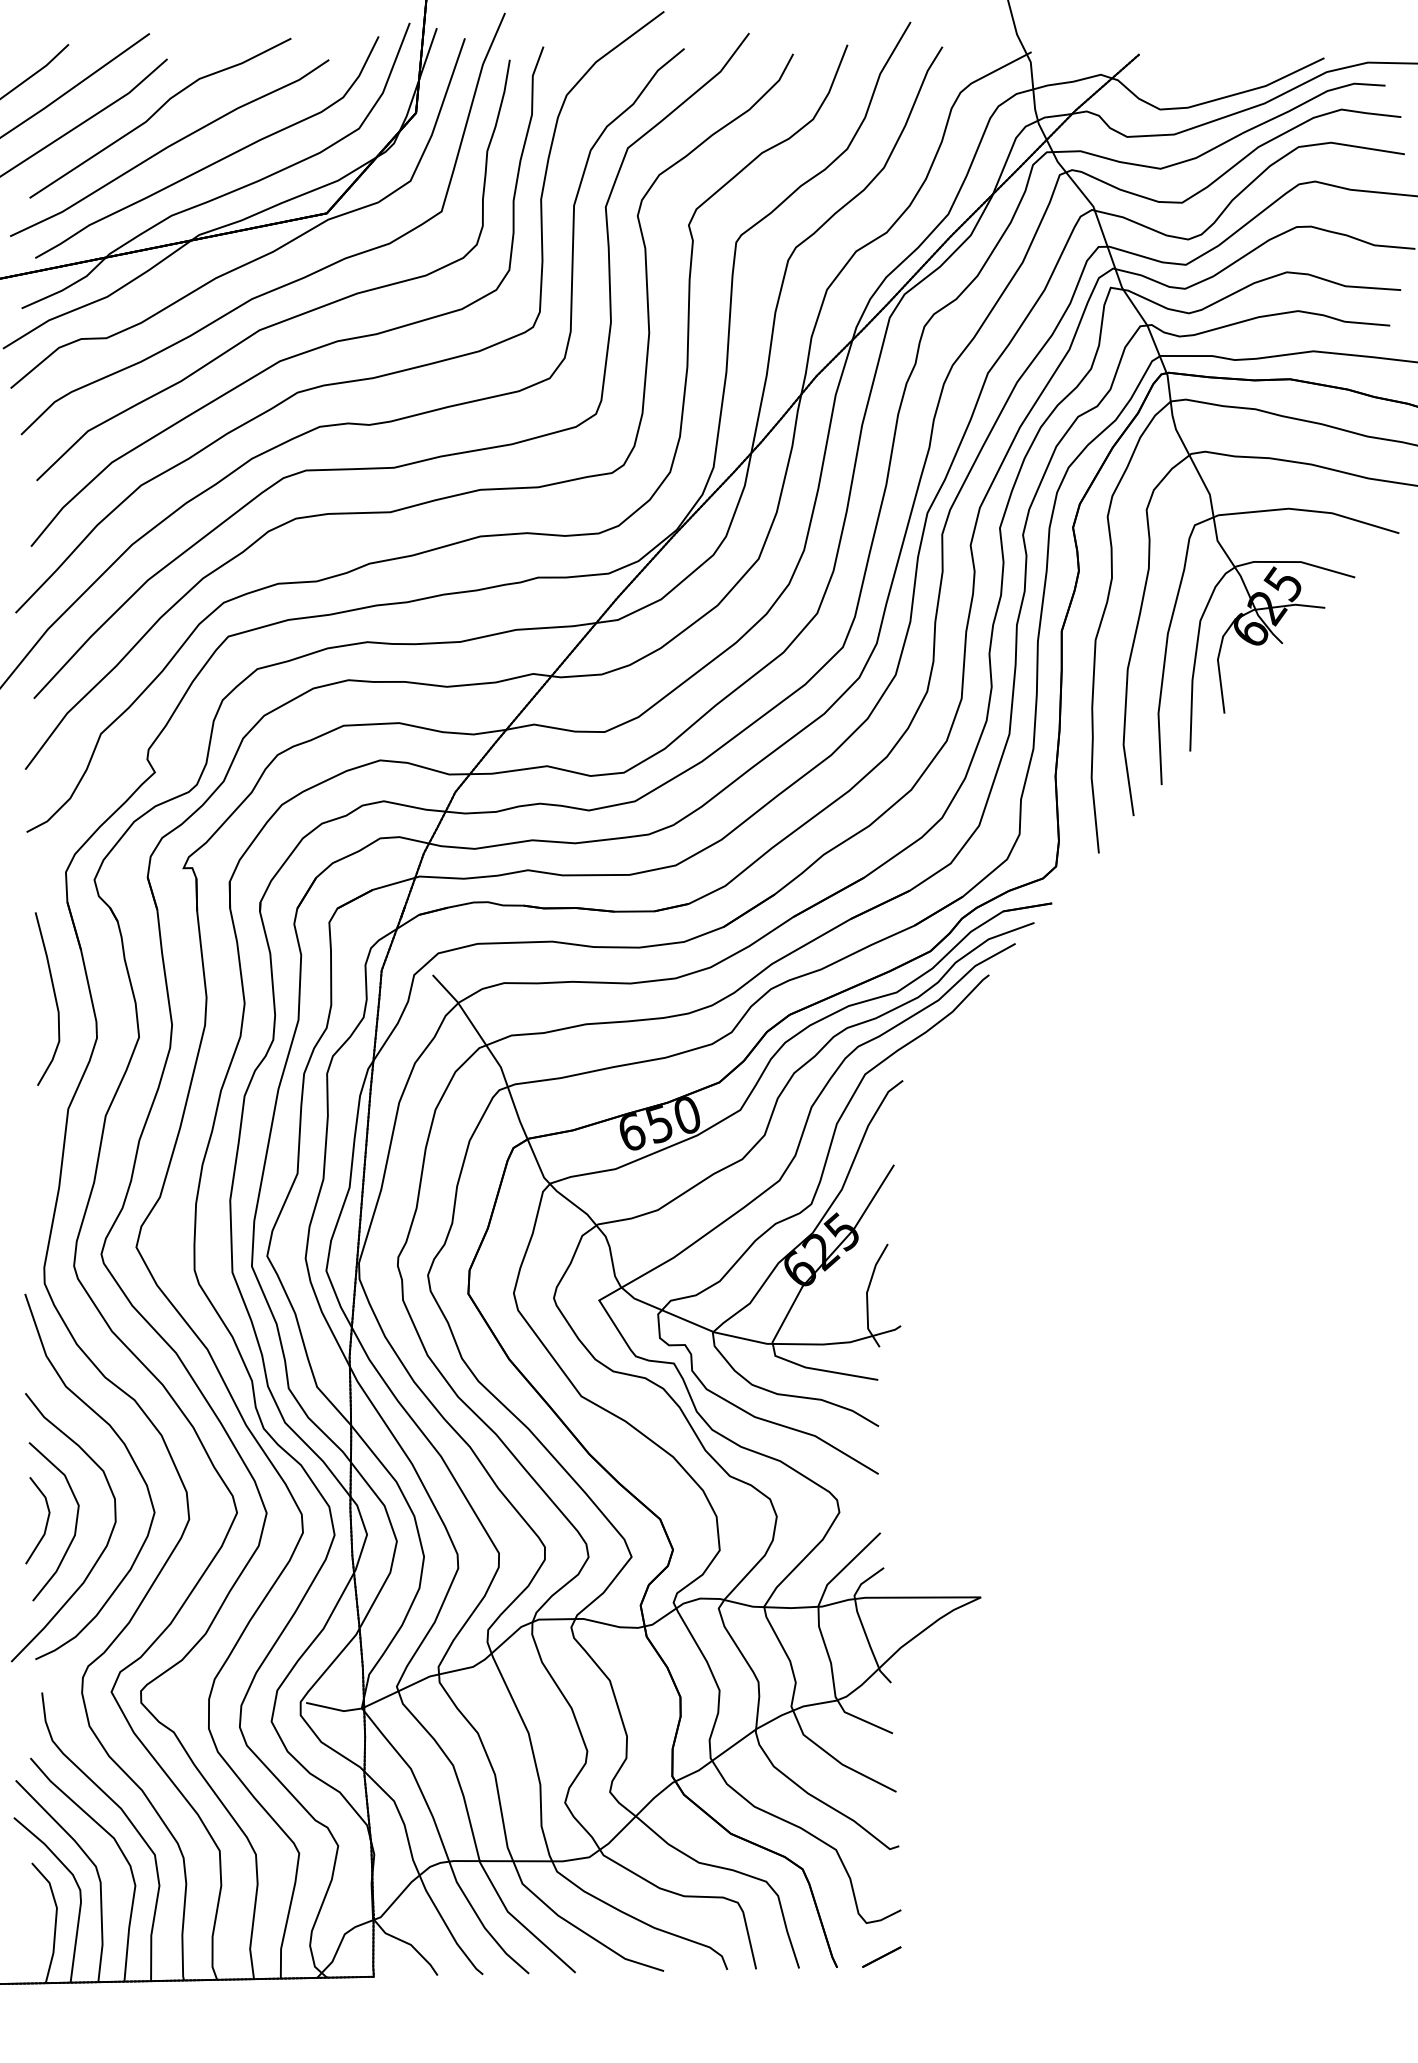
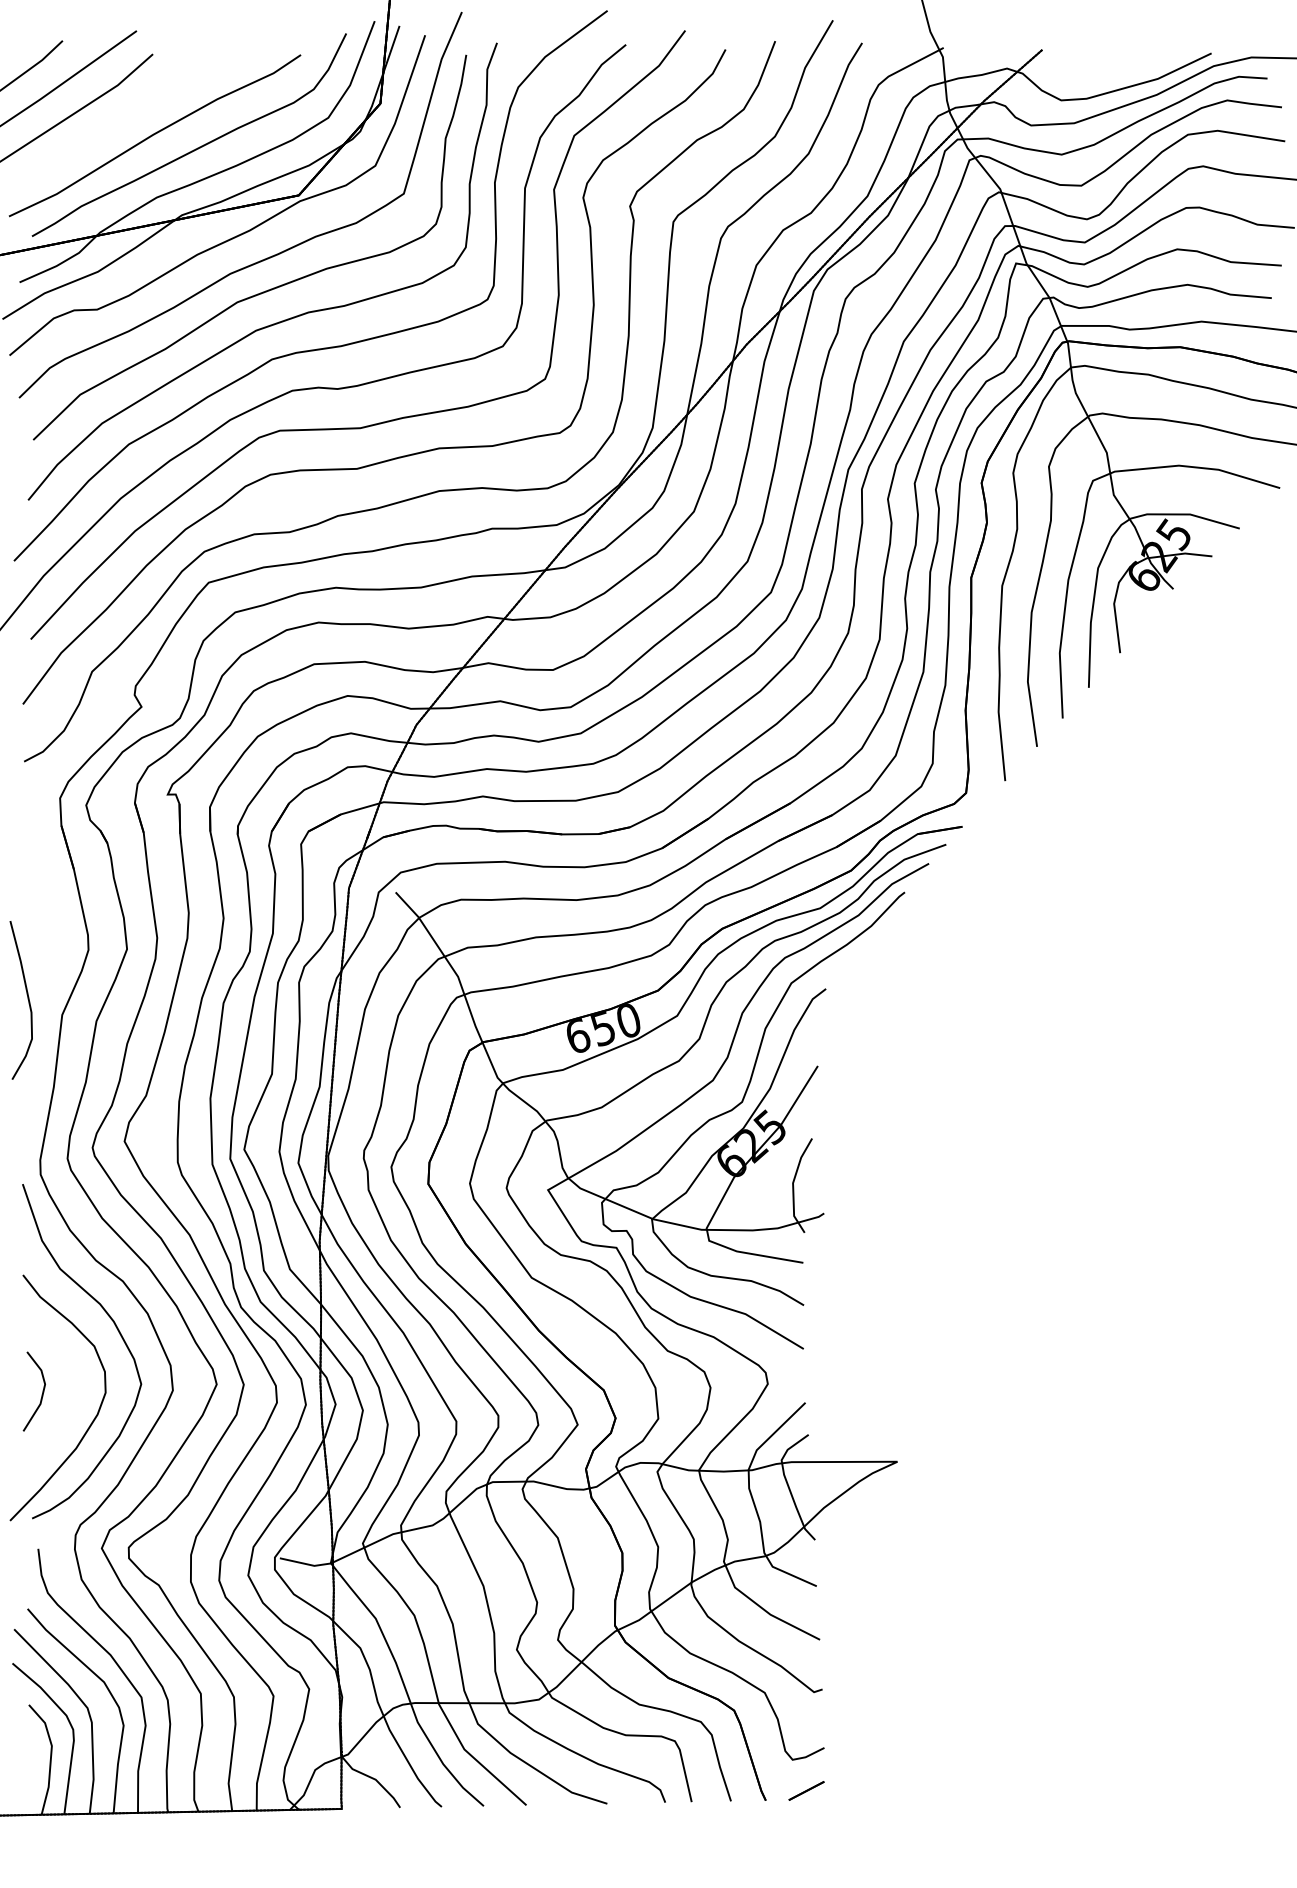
curve: (156, 113) -> (142, 104), removed
curve: (54, 998) -> (27, 999), moved
curve: (75, 1521) -> (68, 1392), removed

